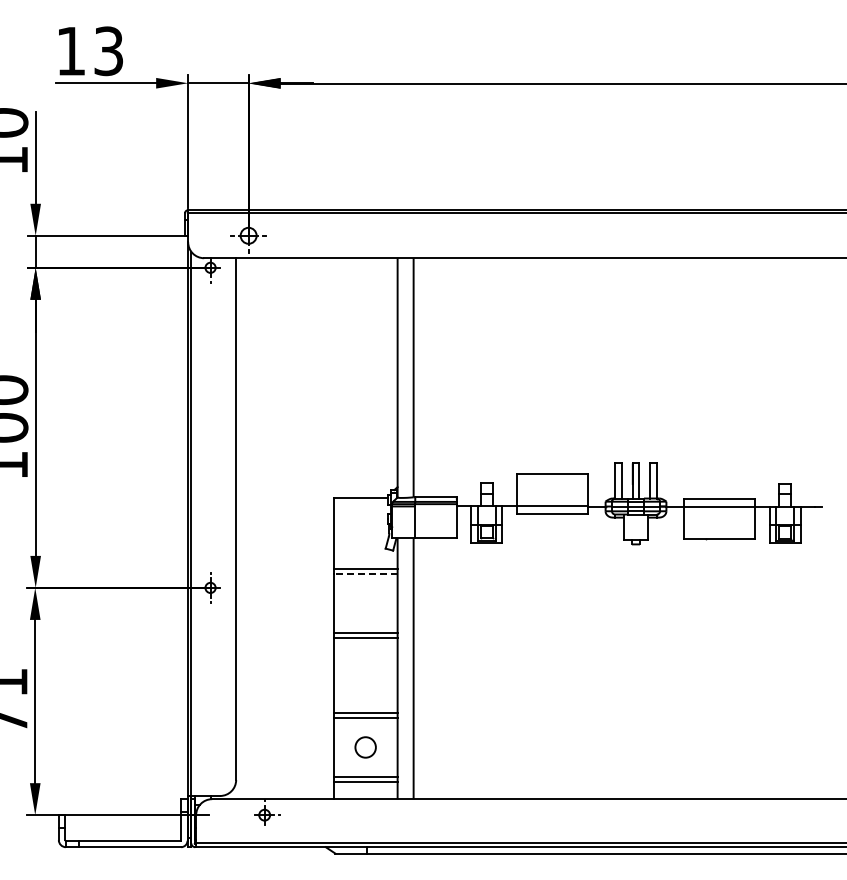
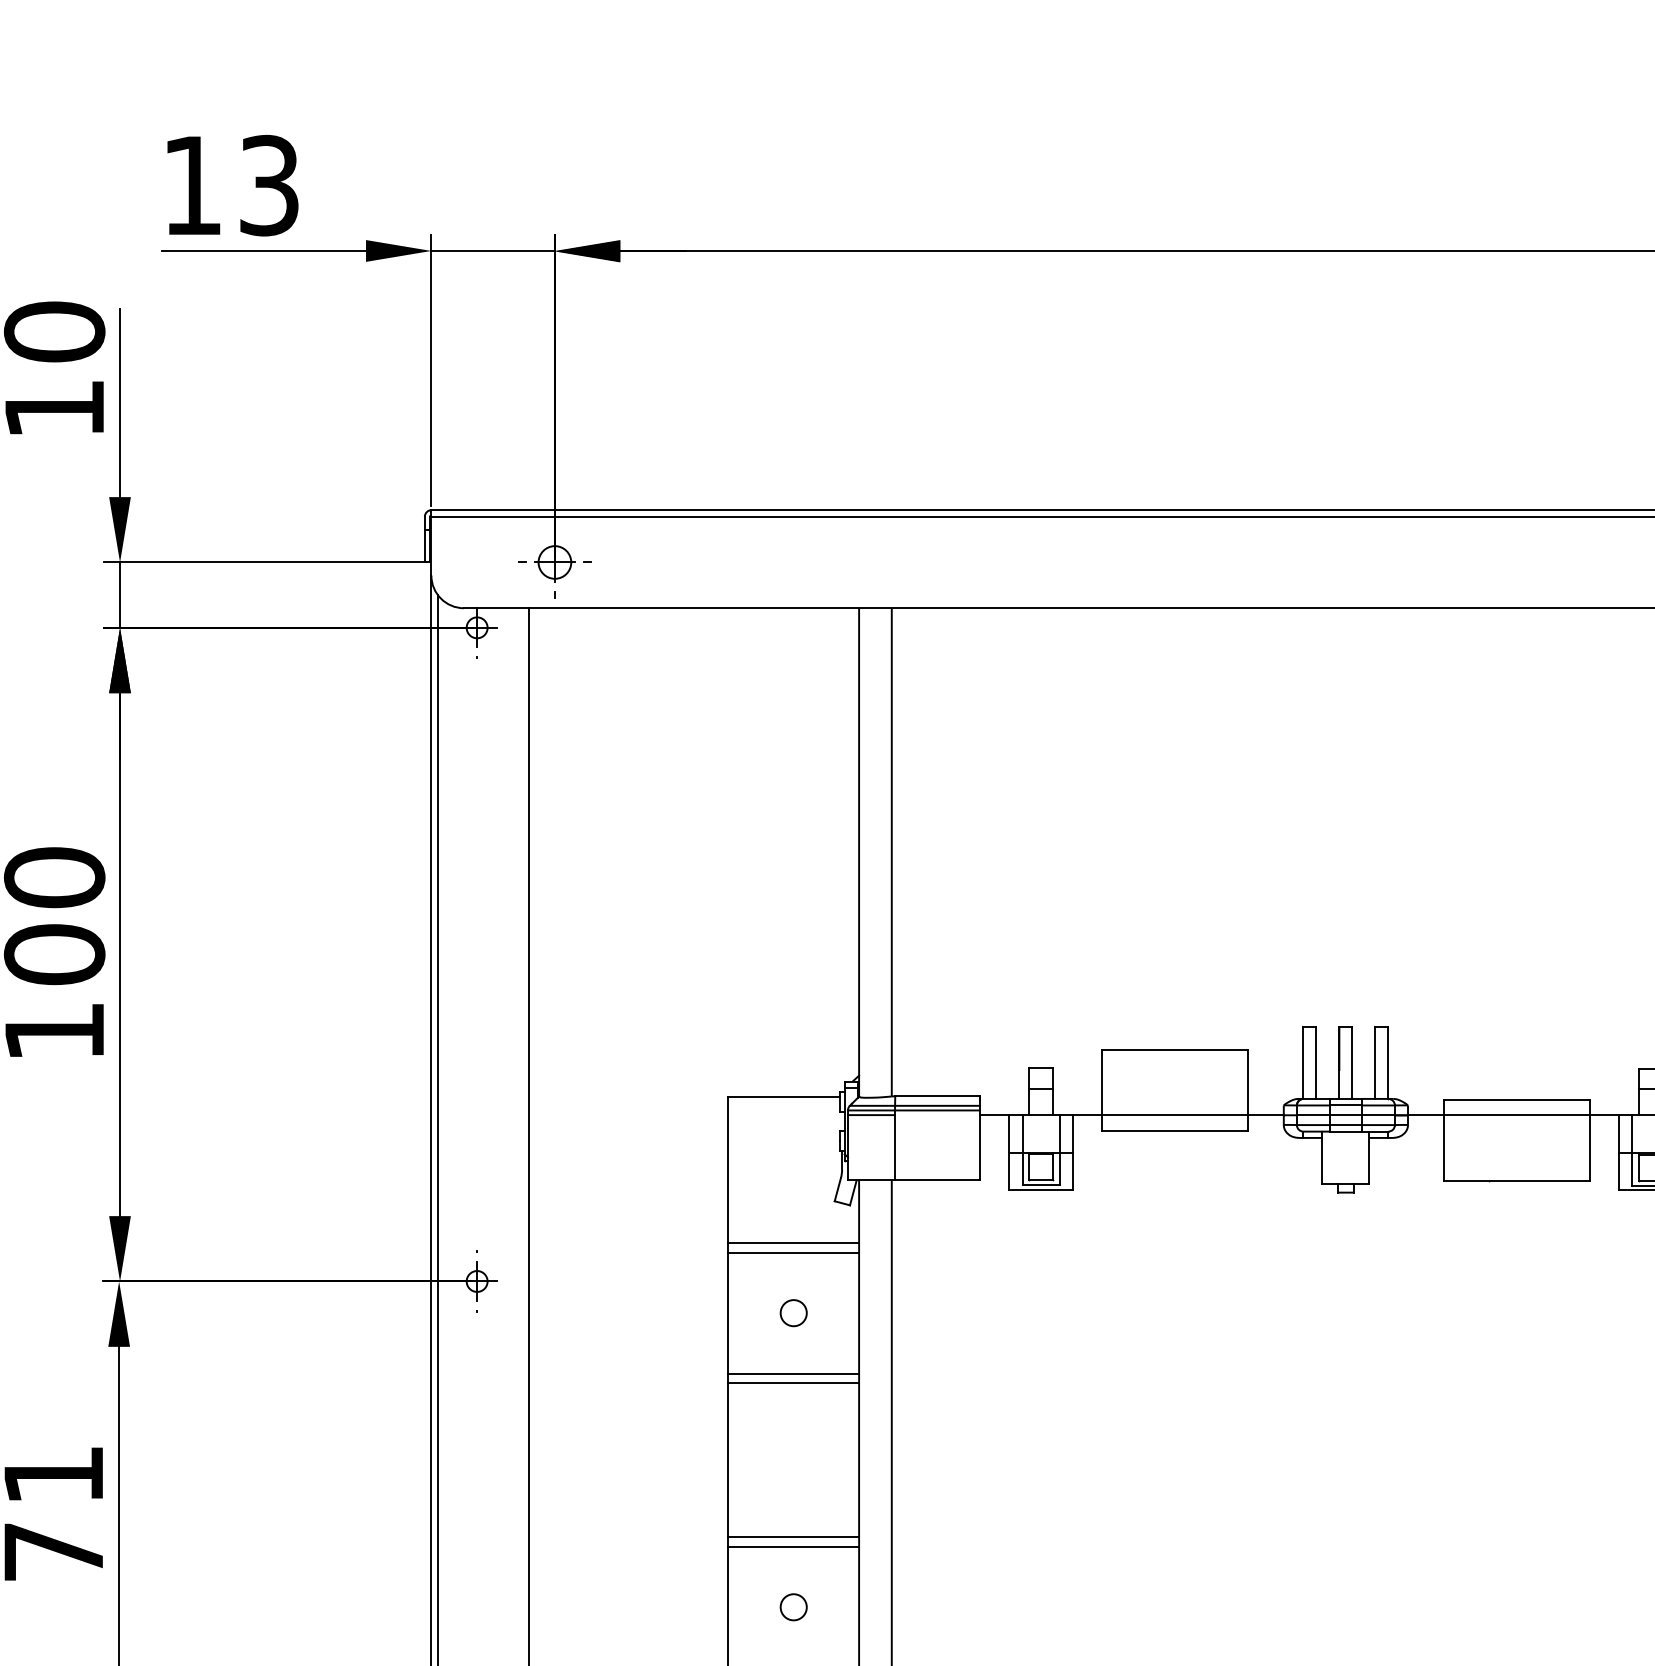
line: (365, 573) -> (793, 1252), dashed -> solid
circle: (365, 603) -> (793, 1313), added
circle: (365, 747) -> (793, 1607), size x0.62

